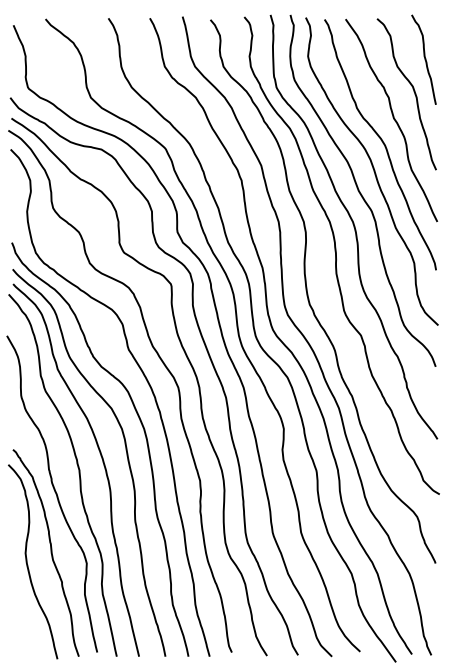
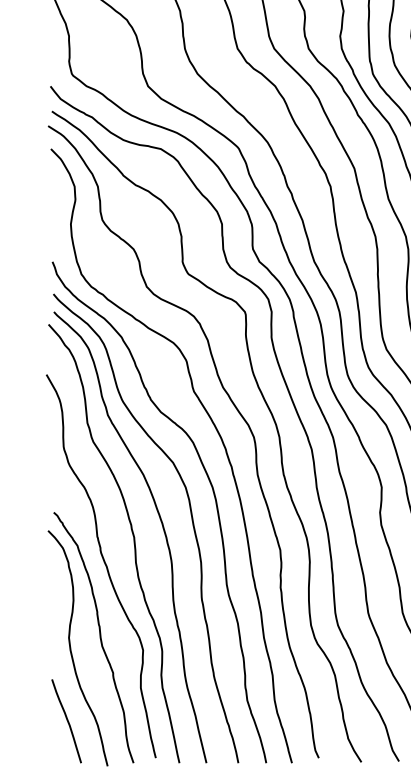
curve: (23, 621) -> (66, 720), added

